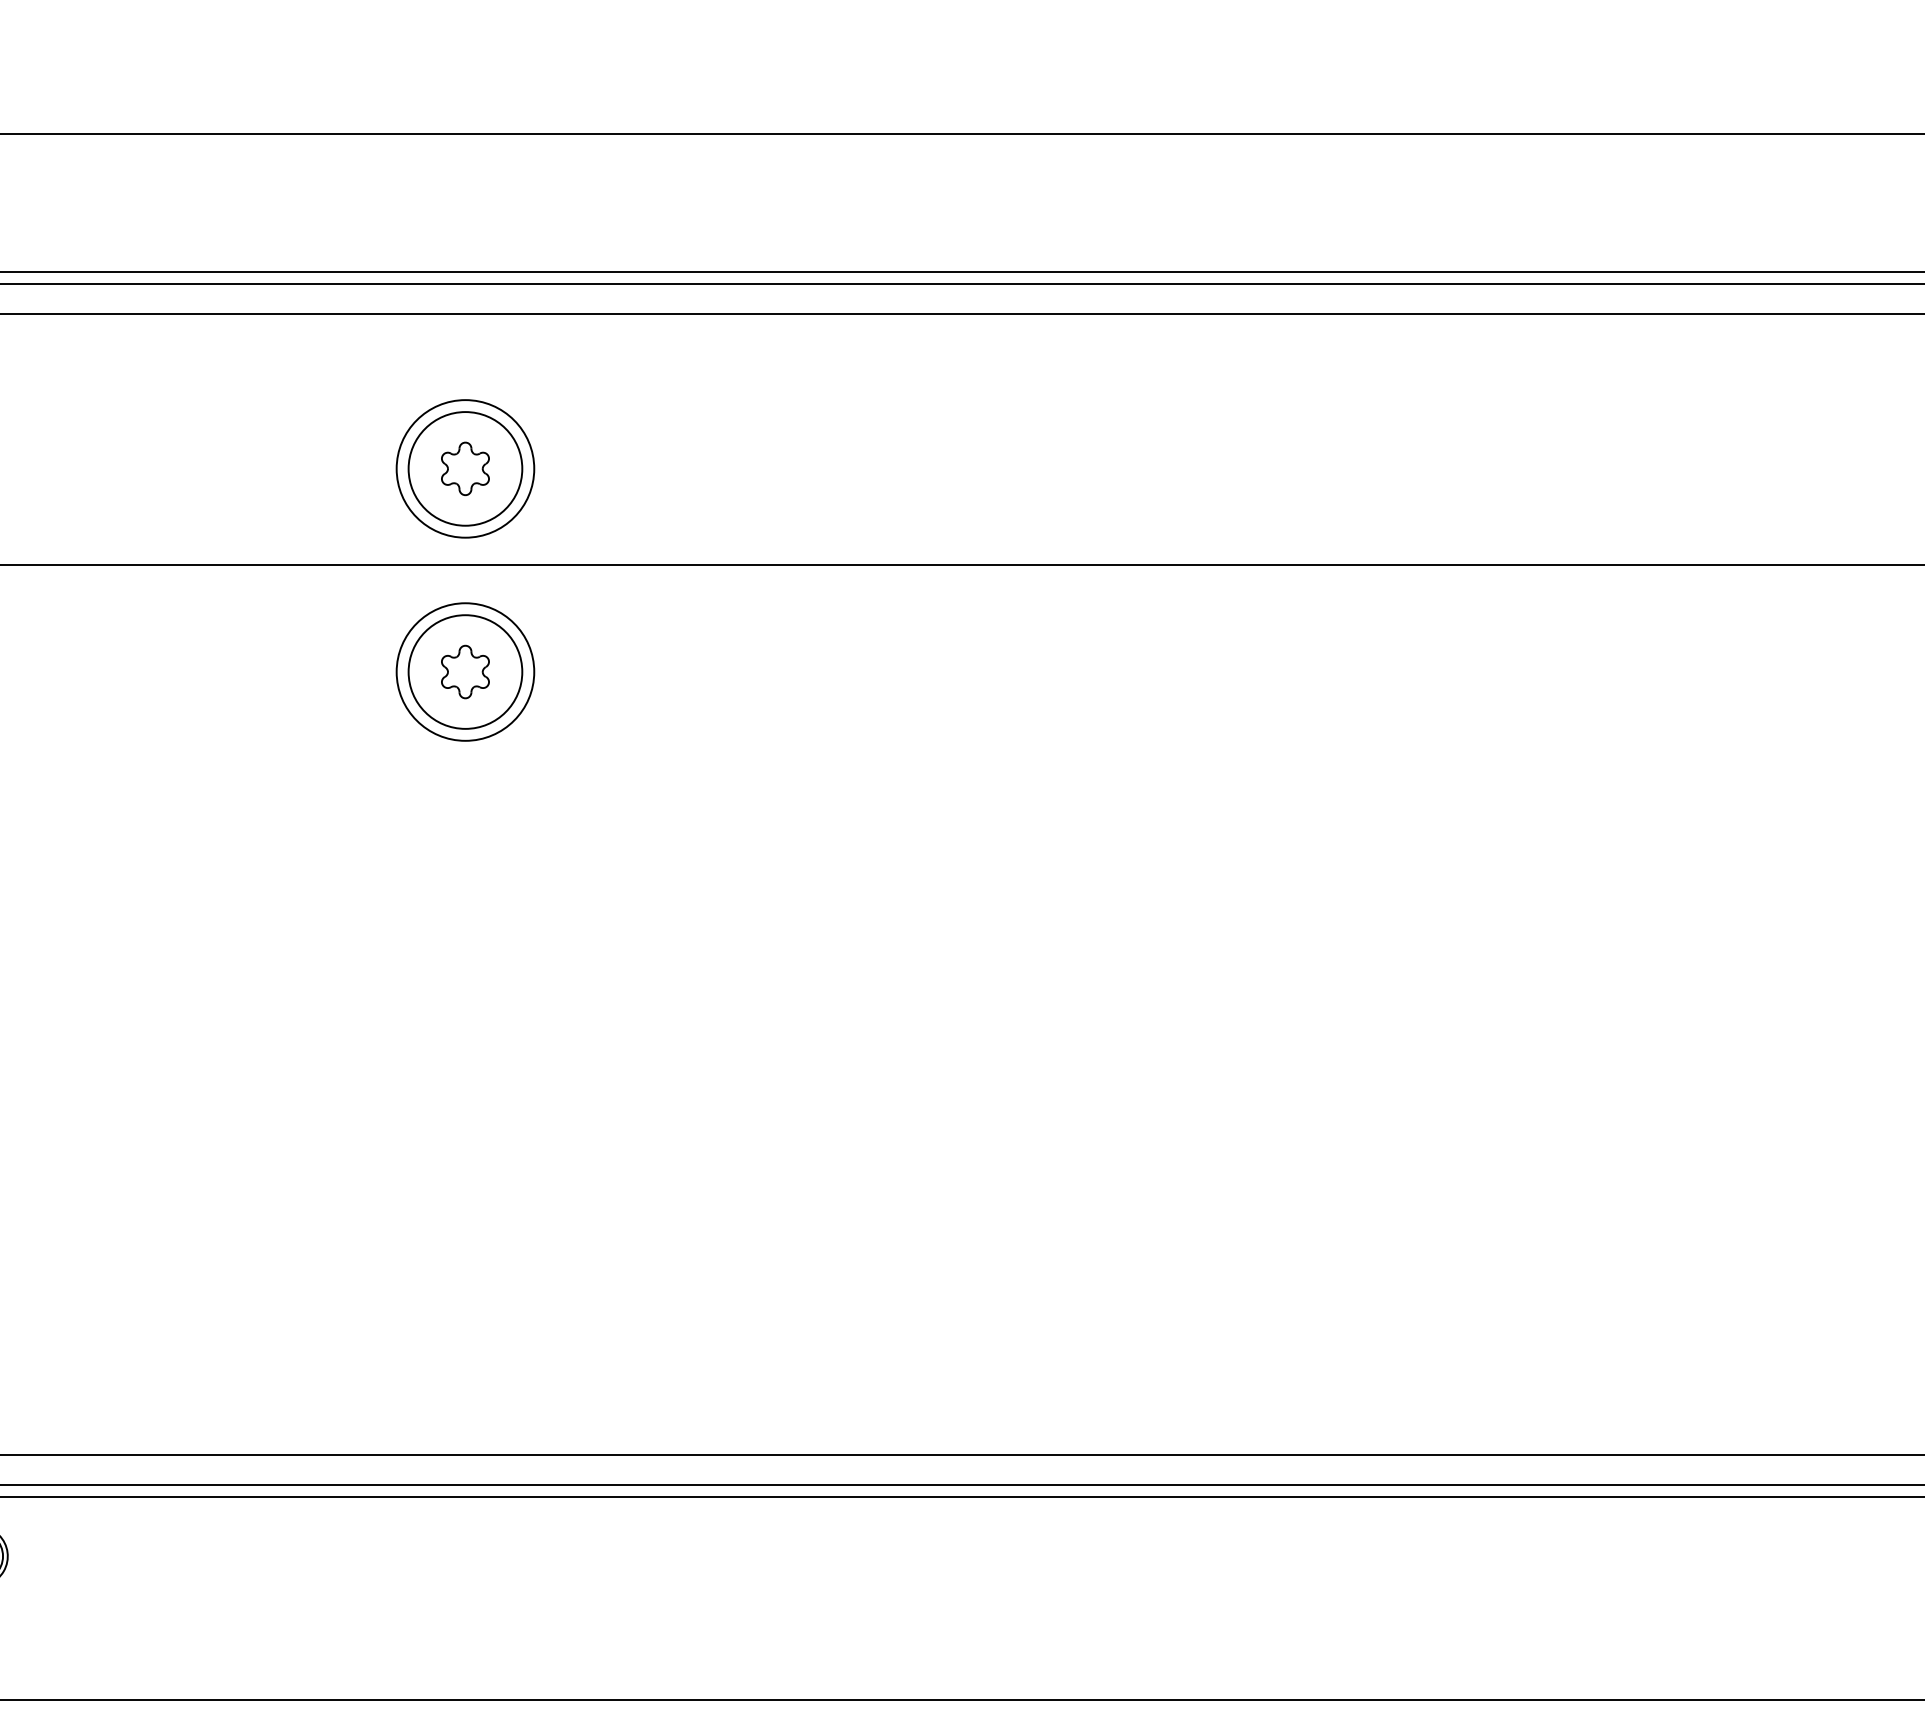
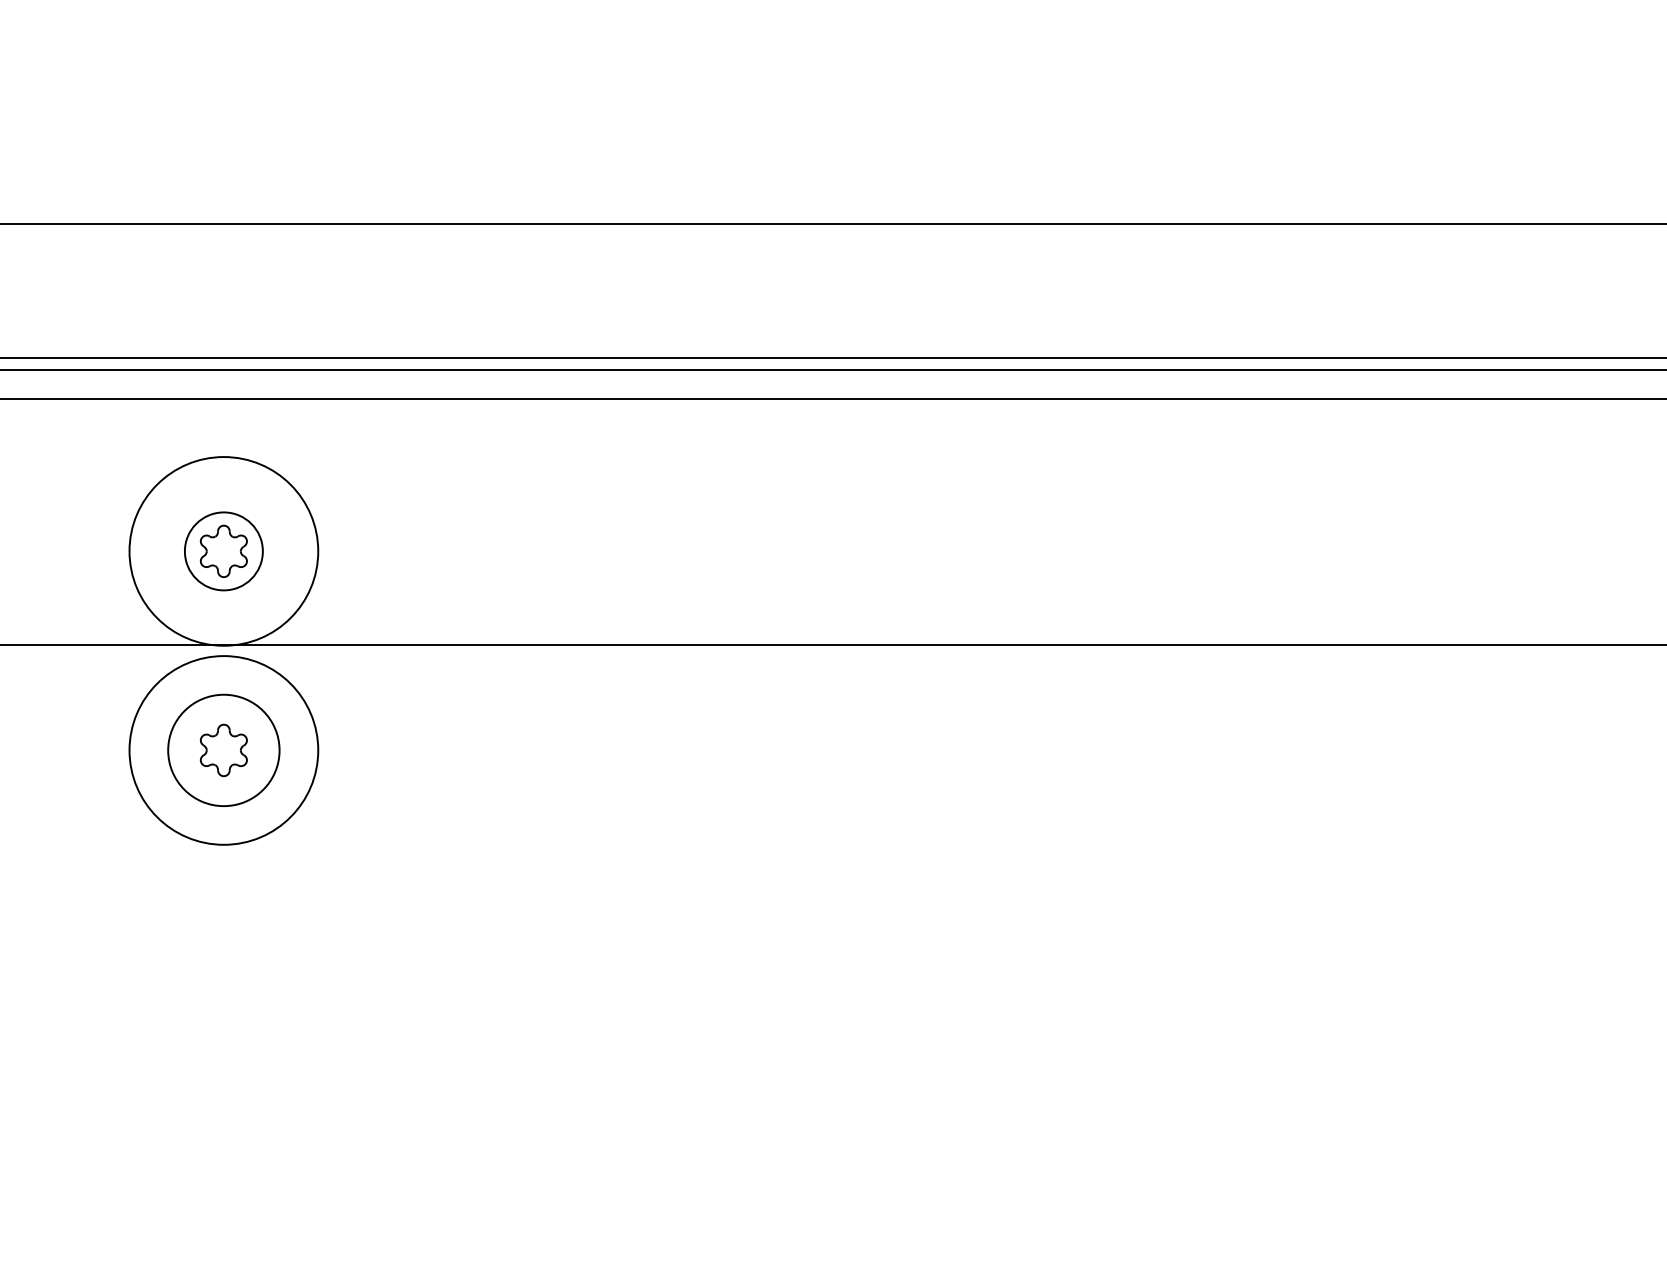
circle: (465, 468) -> (223, 551), size x0.7
circle: (465, 468) -> (223, 551), size x1.4
circle: (465, 671) -> (223, 749), size x1.4

